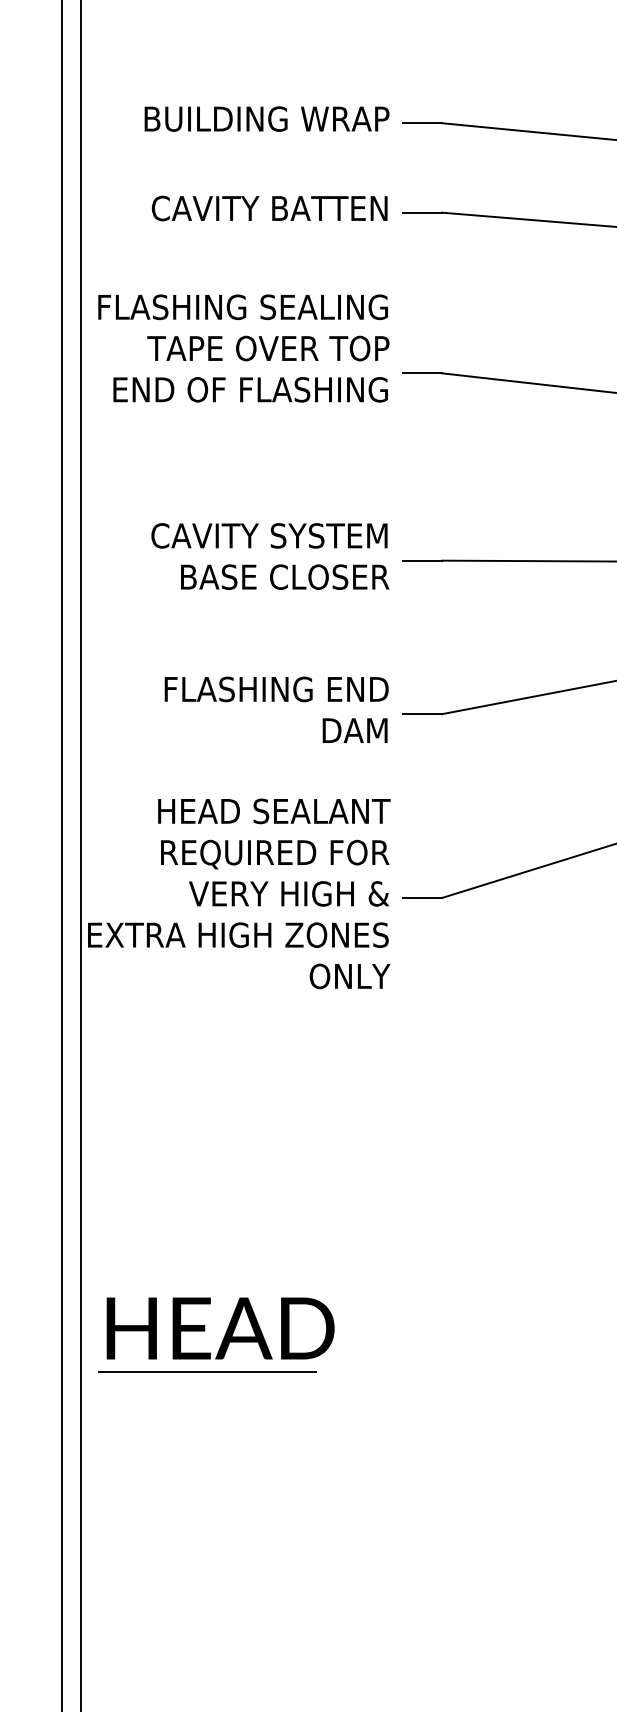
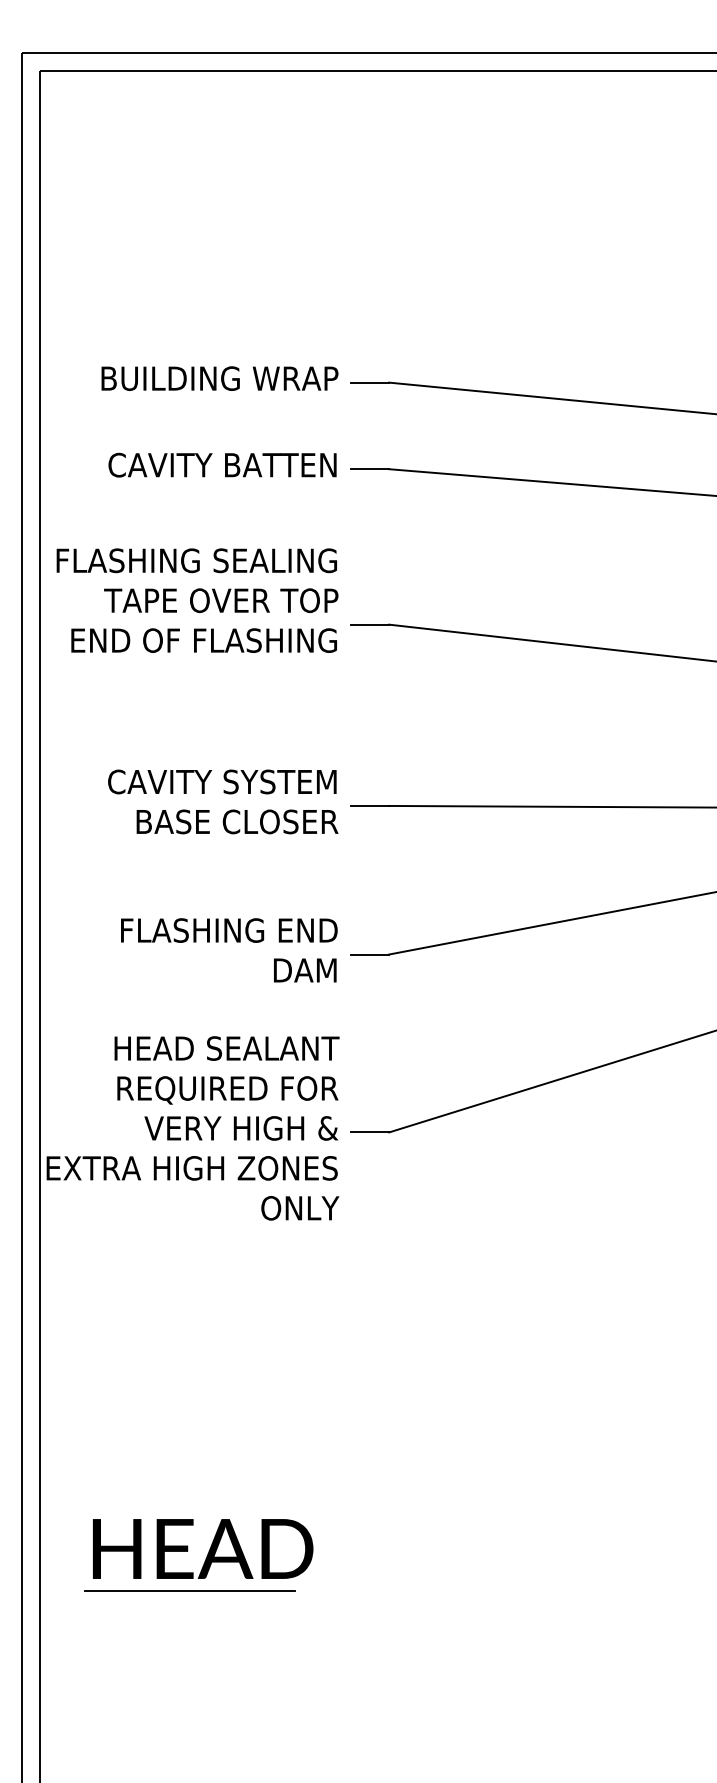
part: (223, 1338) -> (205, 1558), moved

